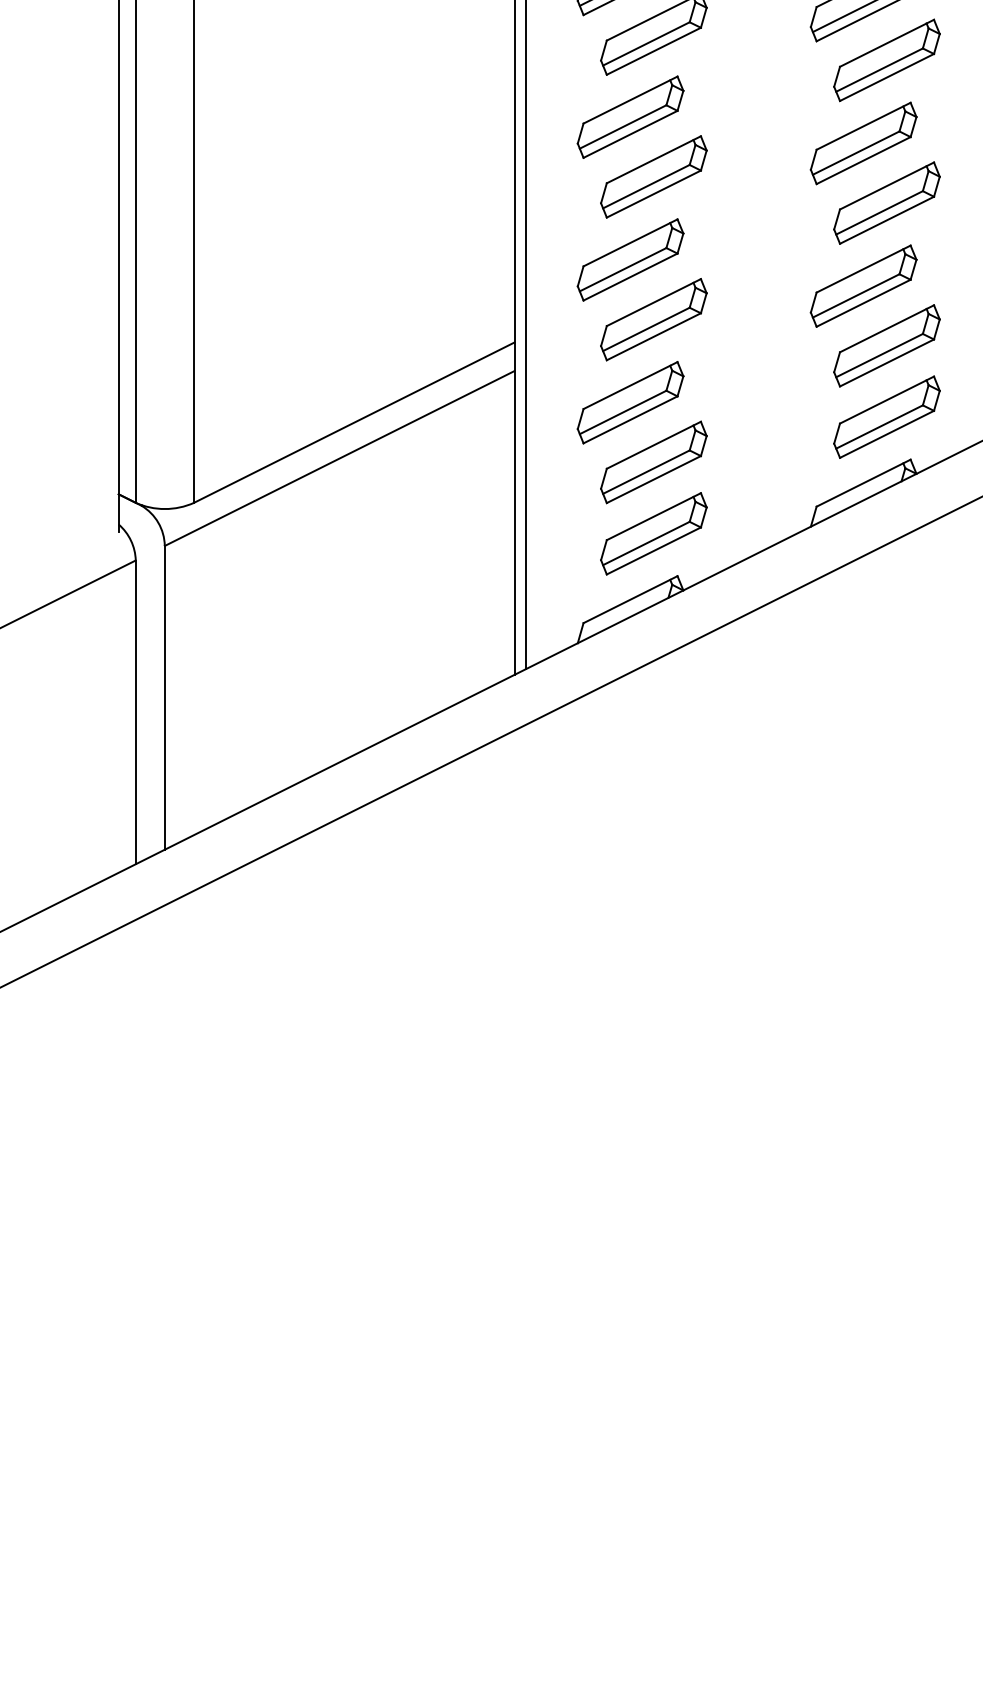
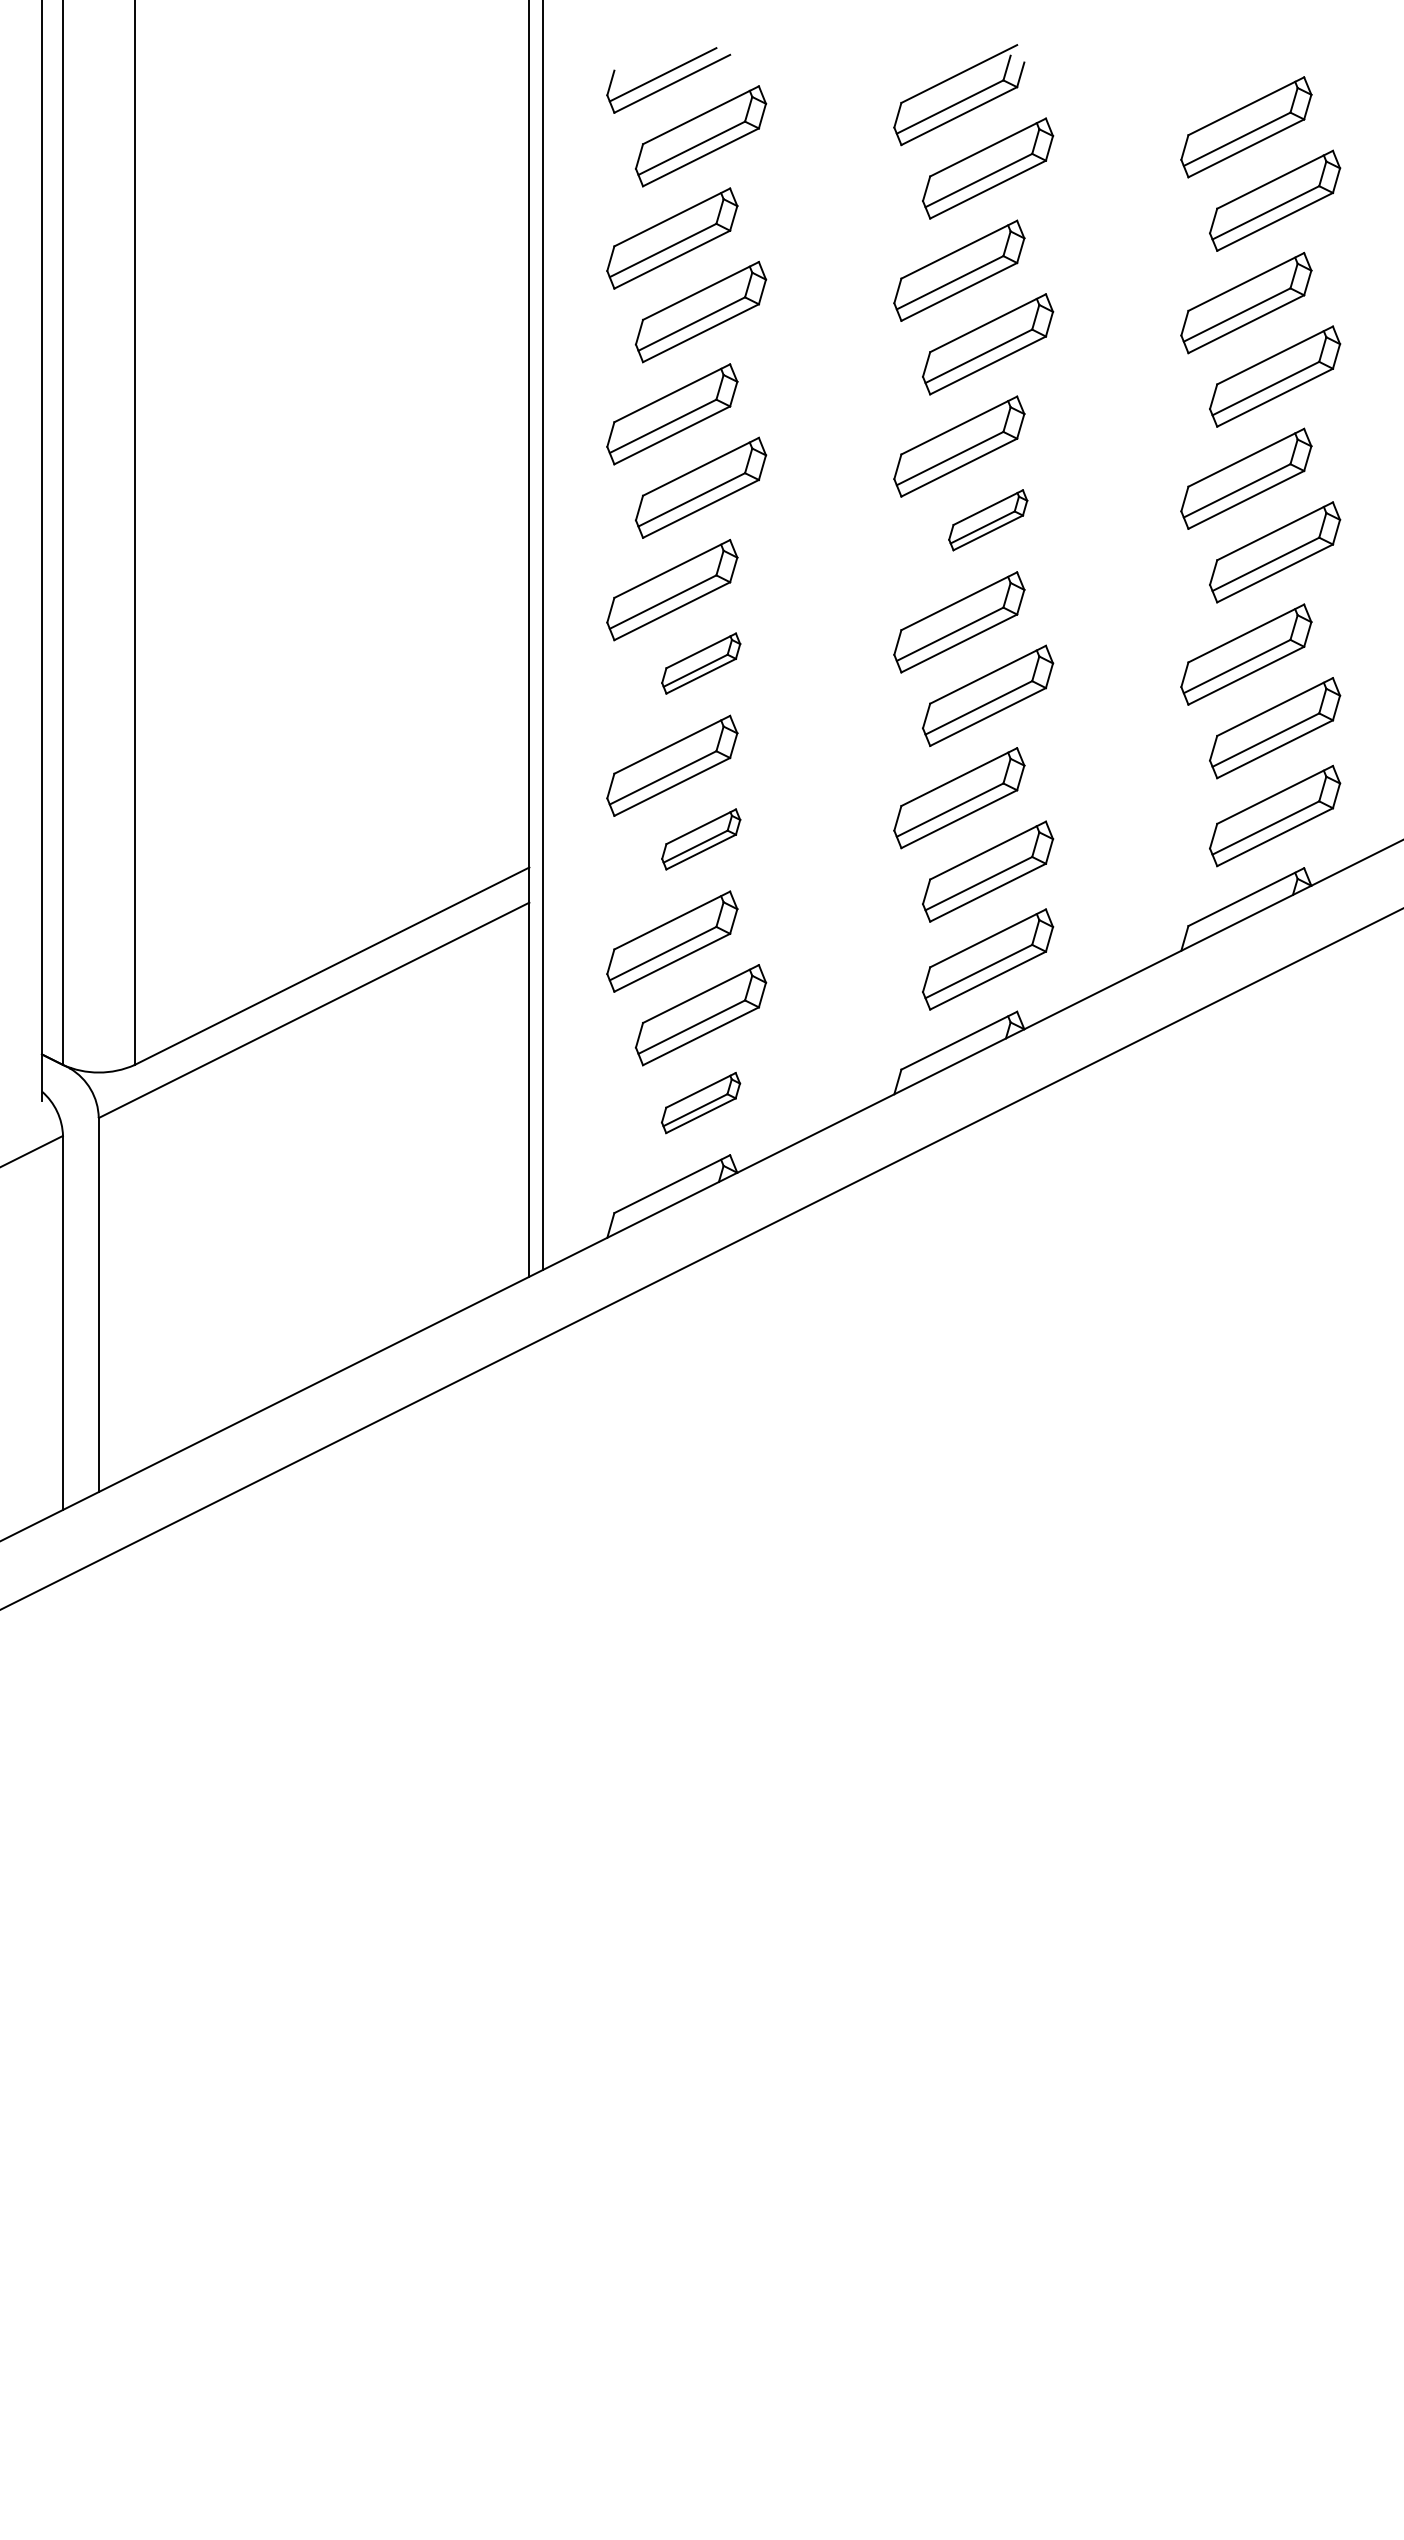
part: (887, 60) -> (988, 520), size x0.6
part: (654, 176) -> (701, 663), size x0.6
part: (654, 319) -> (701, 839), size x0.6
part: (653, 533) -> (700, 1102), size x0.6

